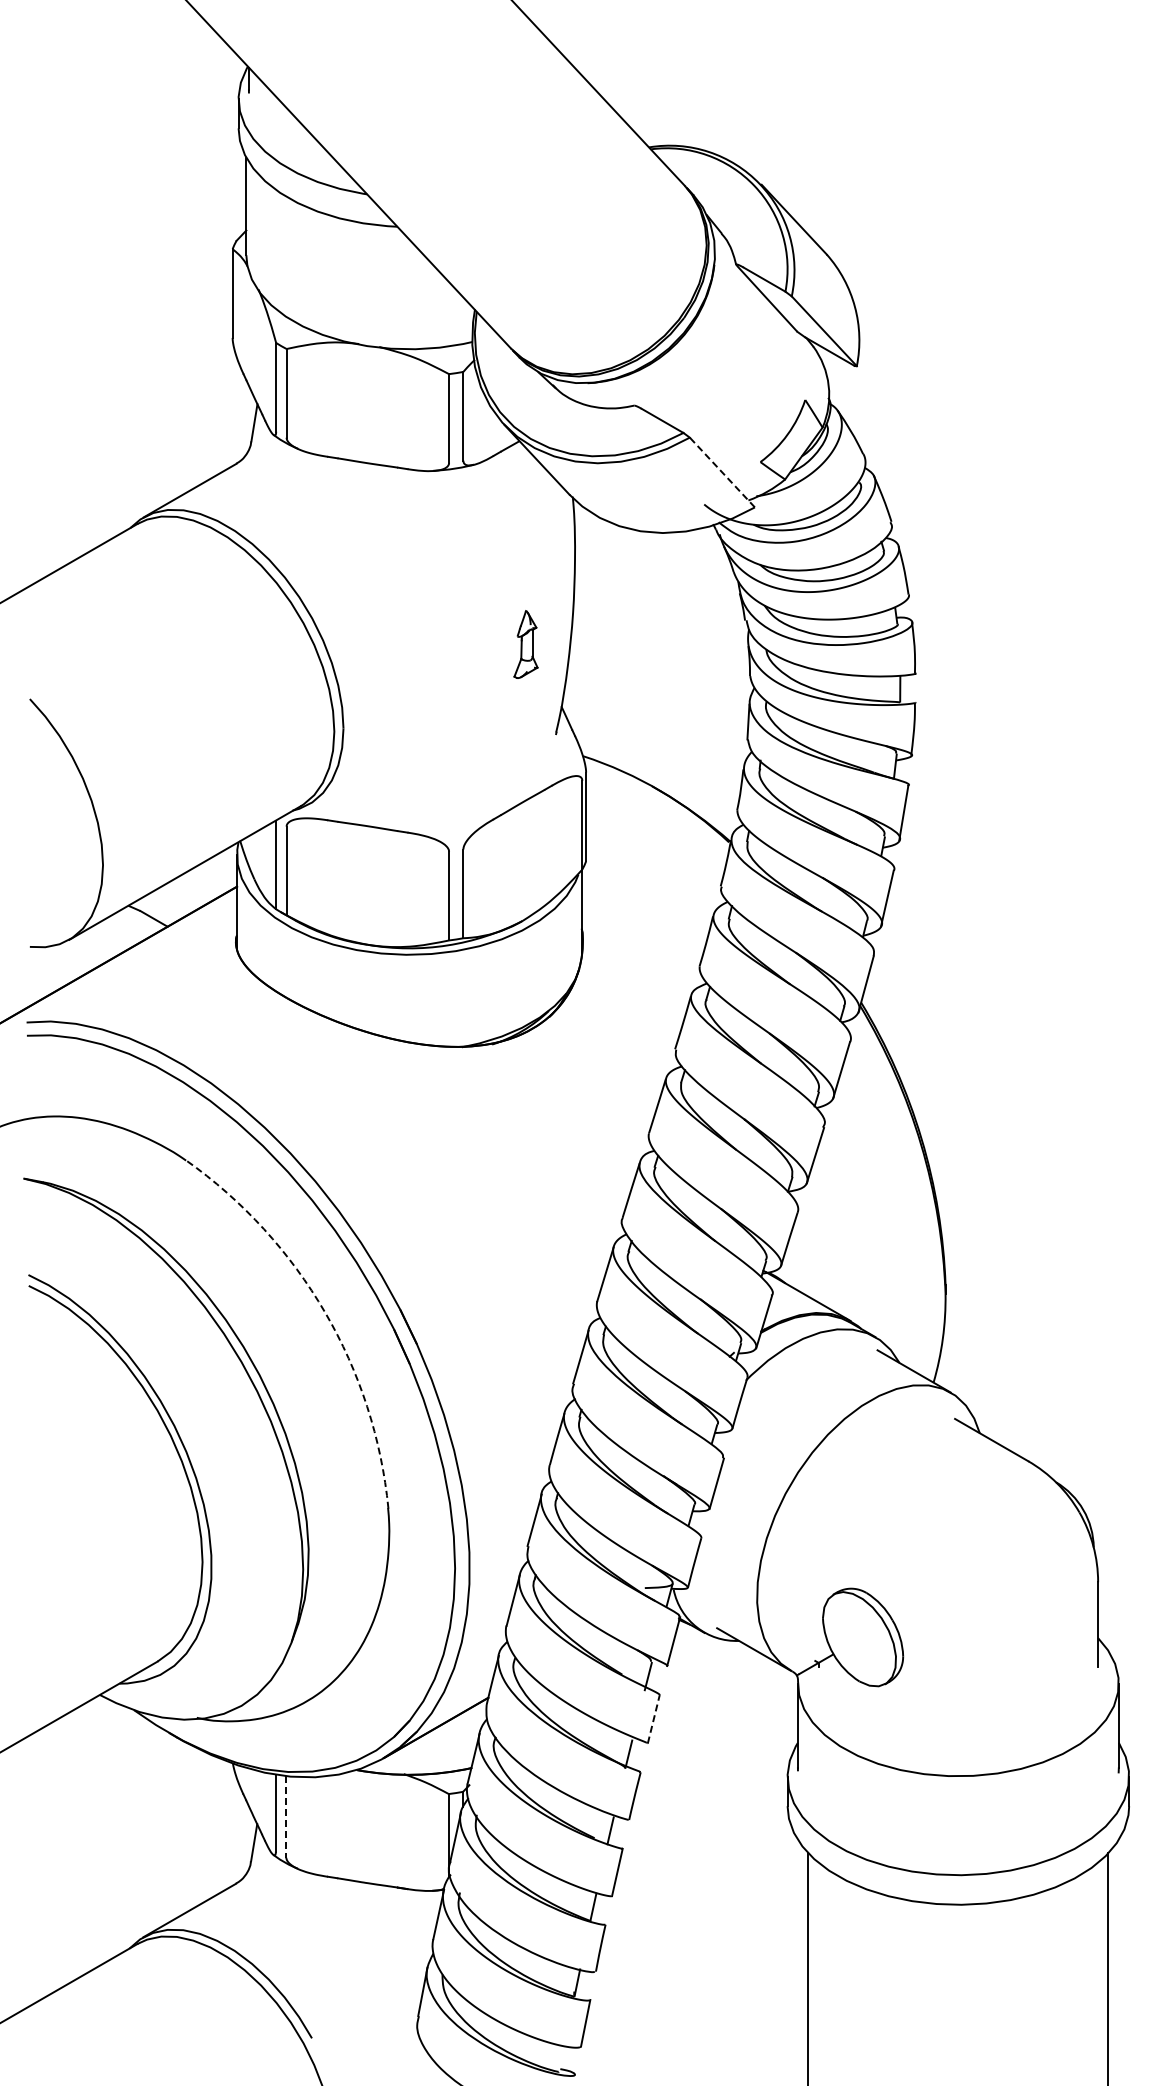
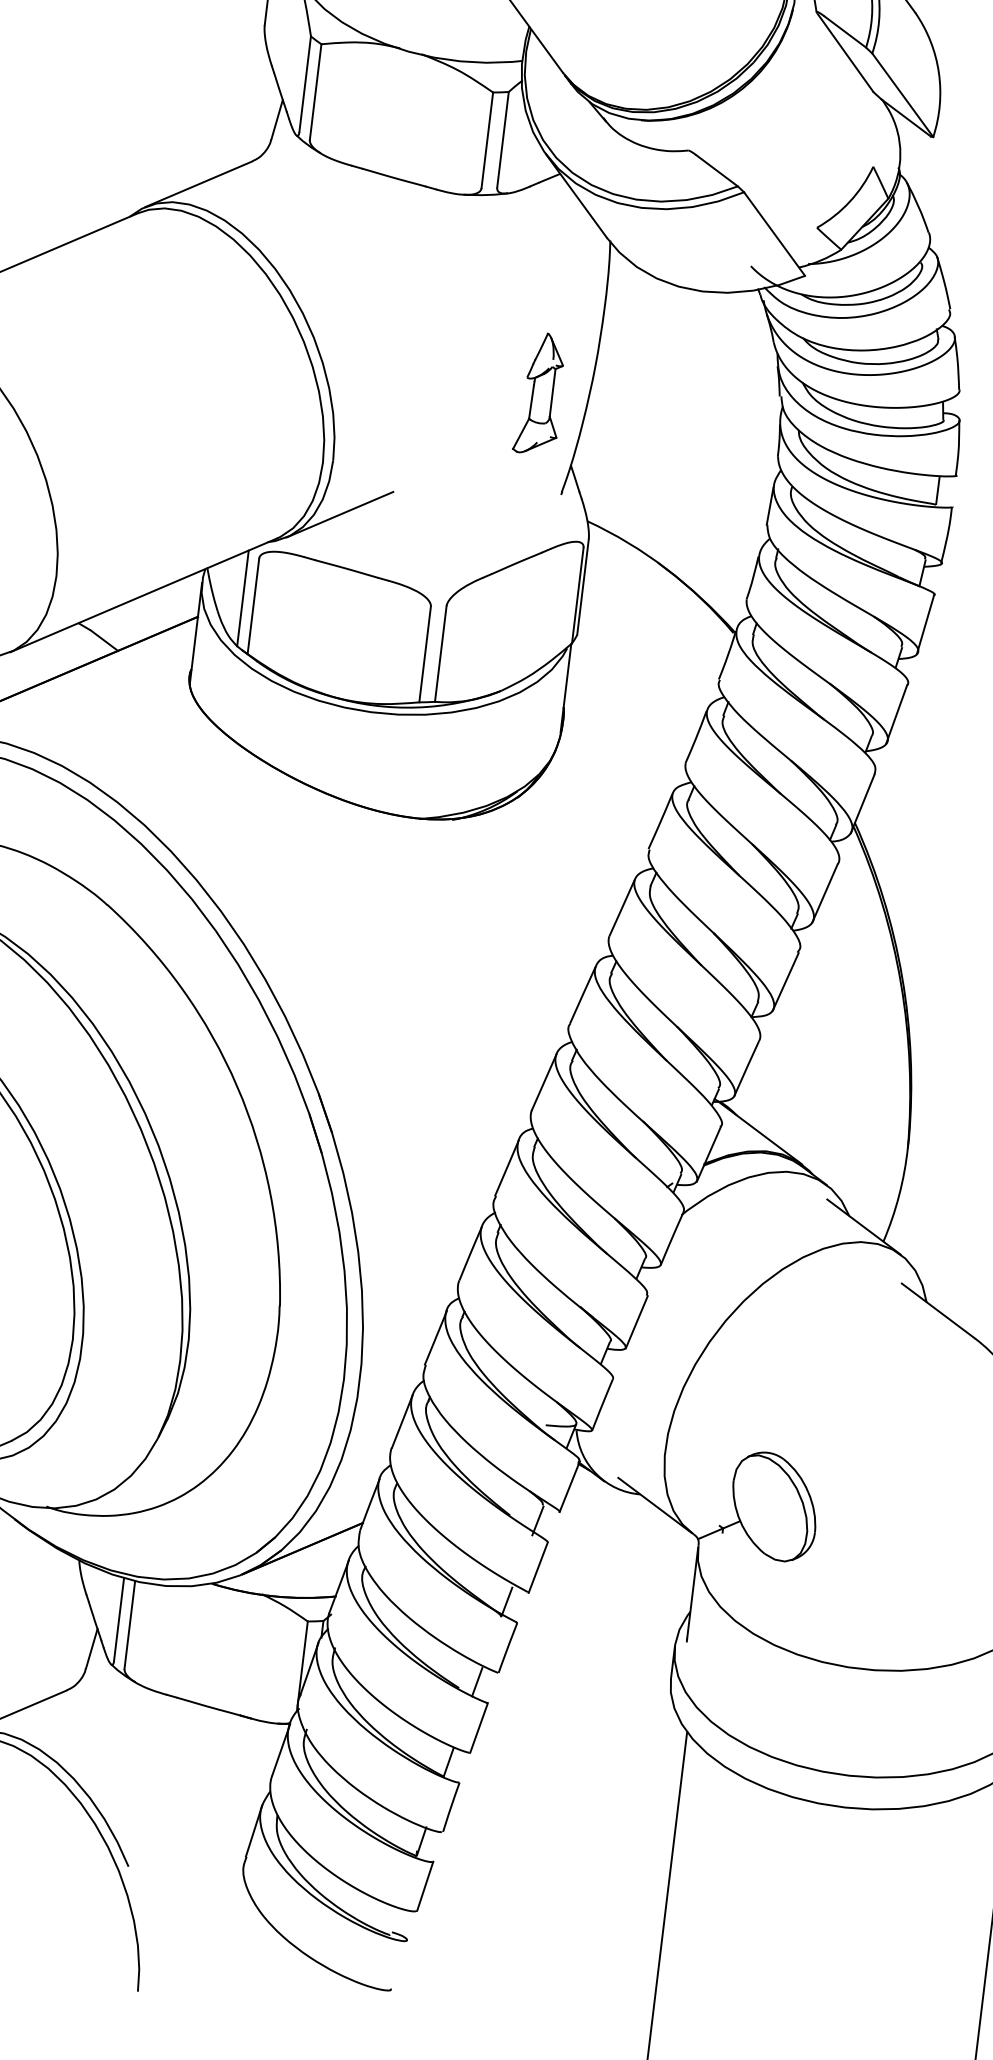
line: (722, 472) -> (774, 234), dashed -> solid
part: (525, 644) -> (540, 393), size x1.67
line: (355, 777) -> (339, 514), added
arc: (325, 1312) -> (237, 1086), dashed -> solid
line: (653, 1719) -> (537, 1567), dashed -> solid
line: (286, 1816) -> (130, 1624), dashed -> solid

